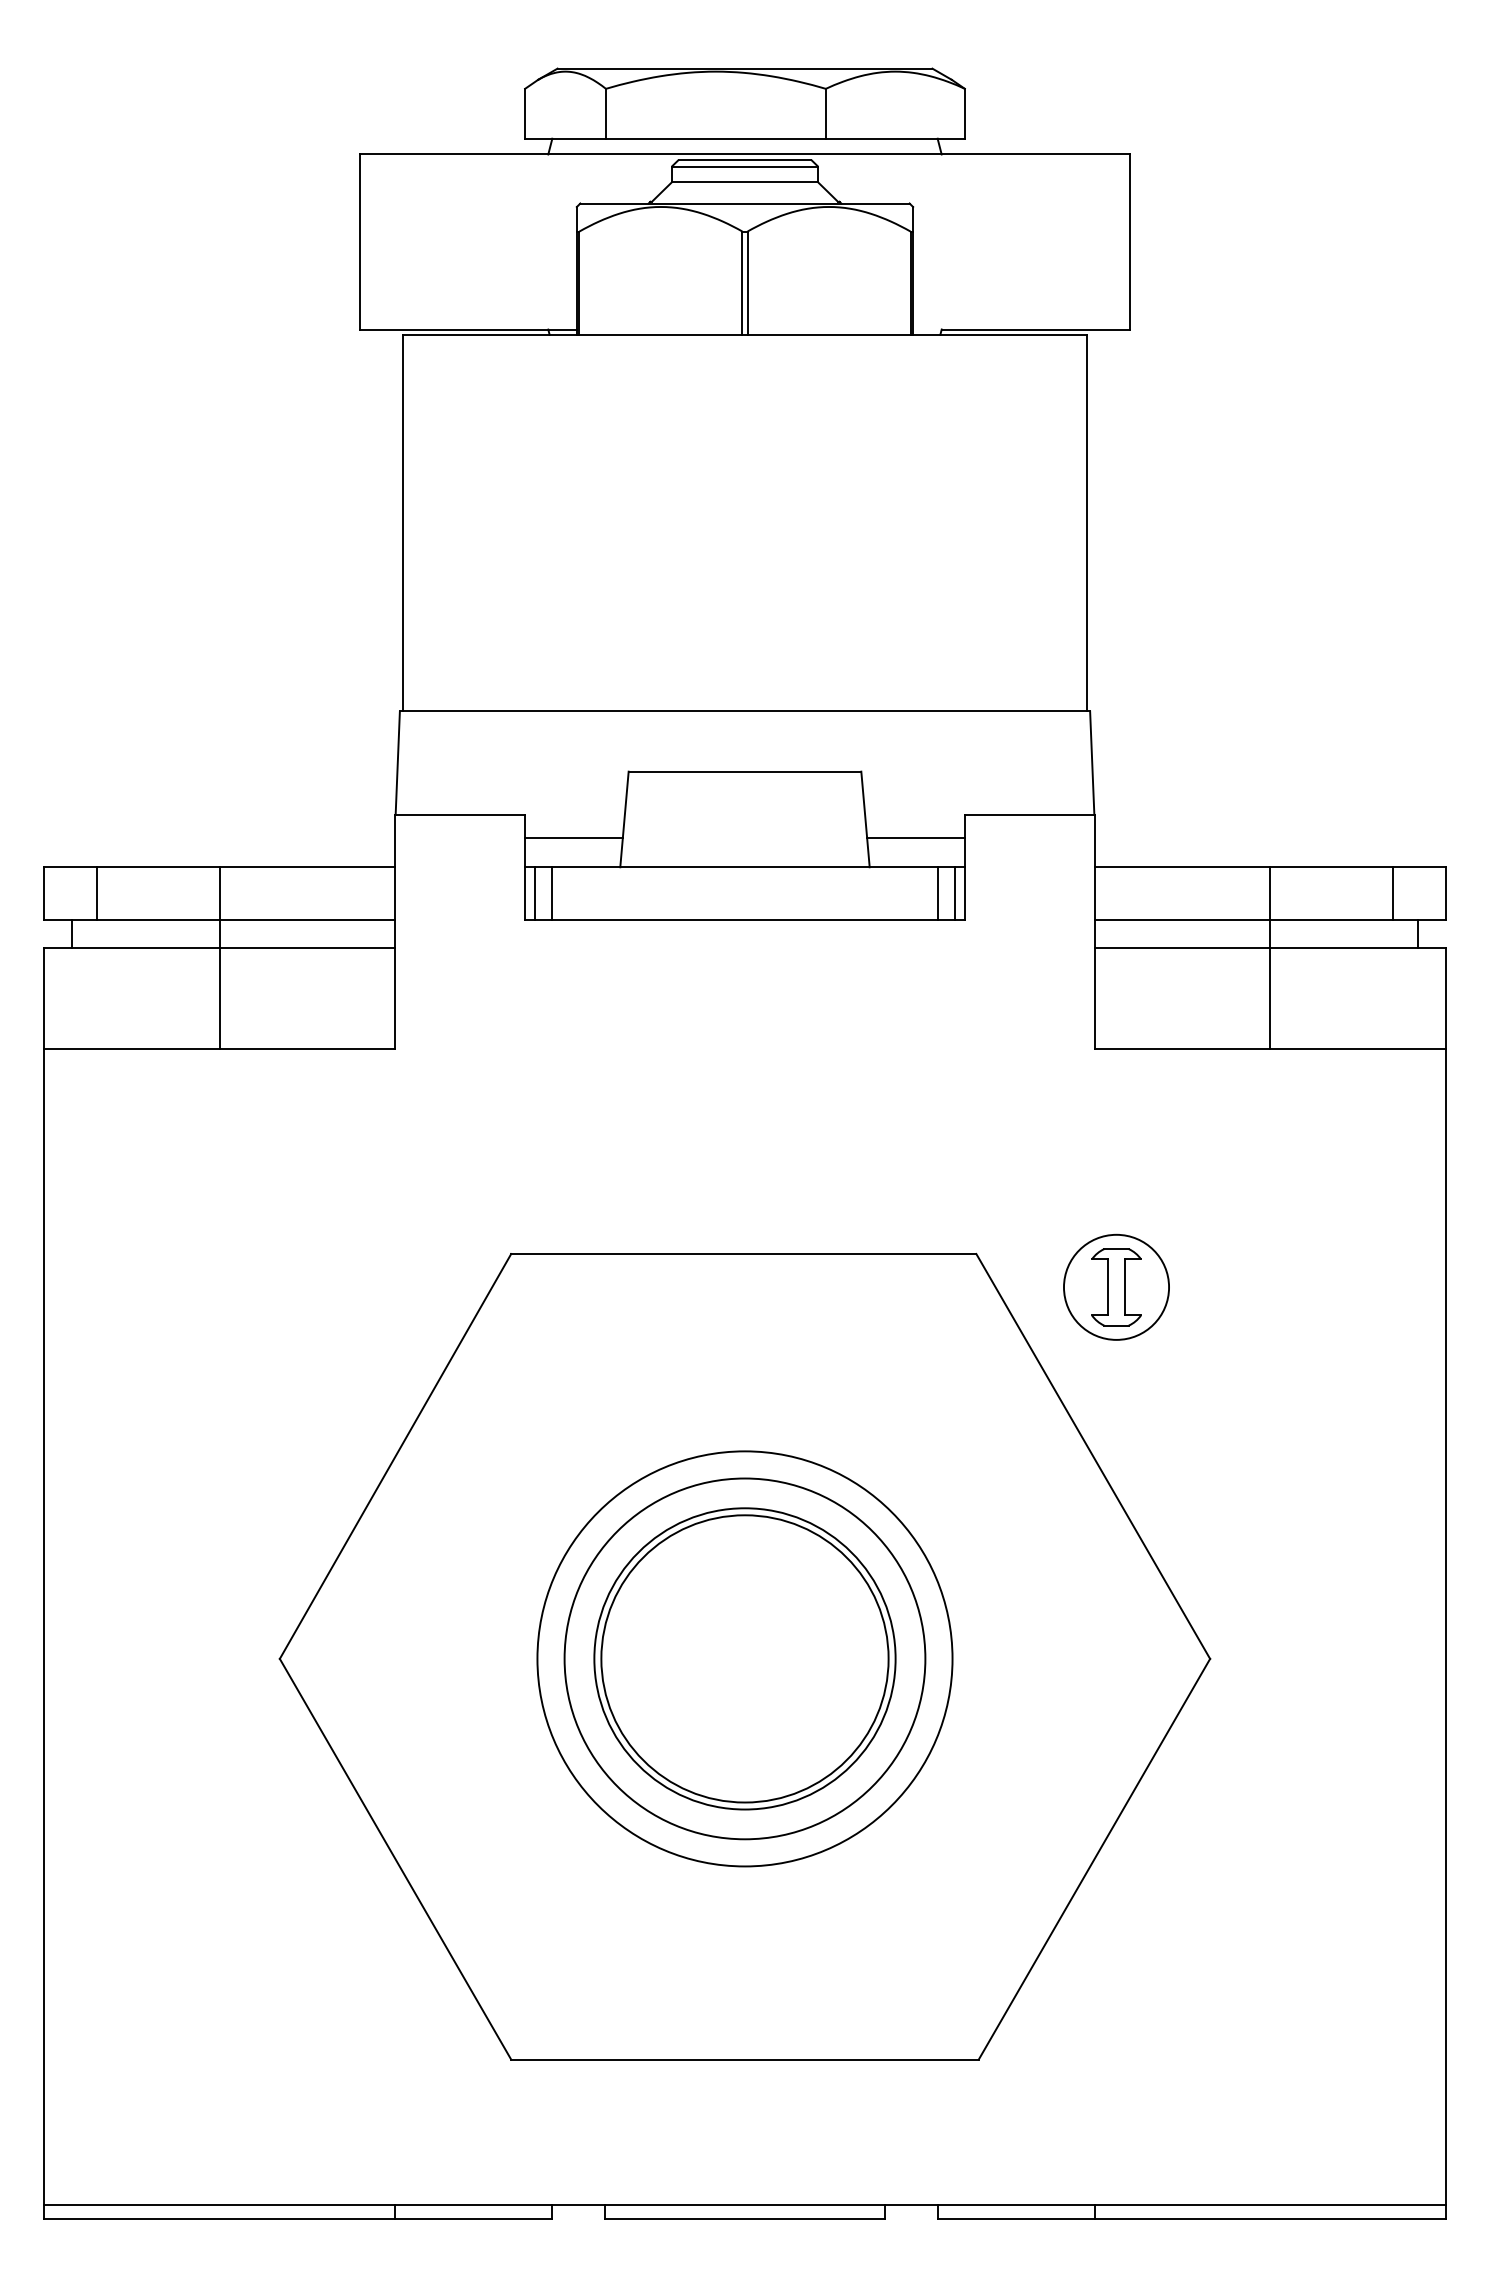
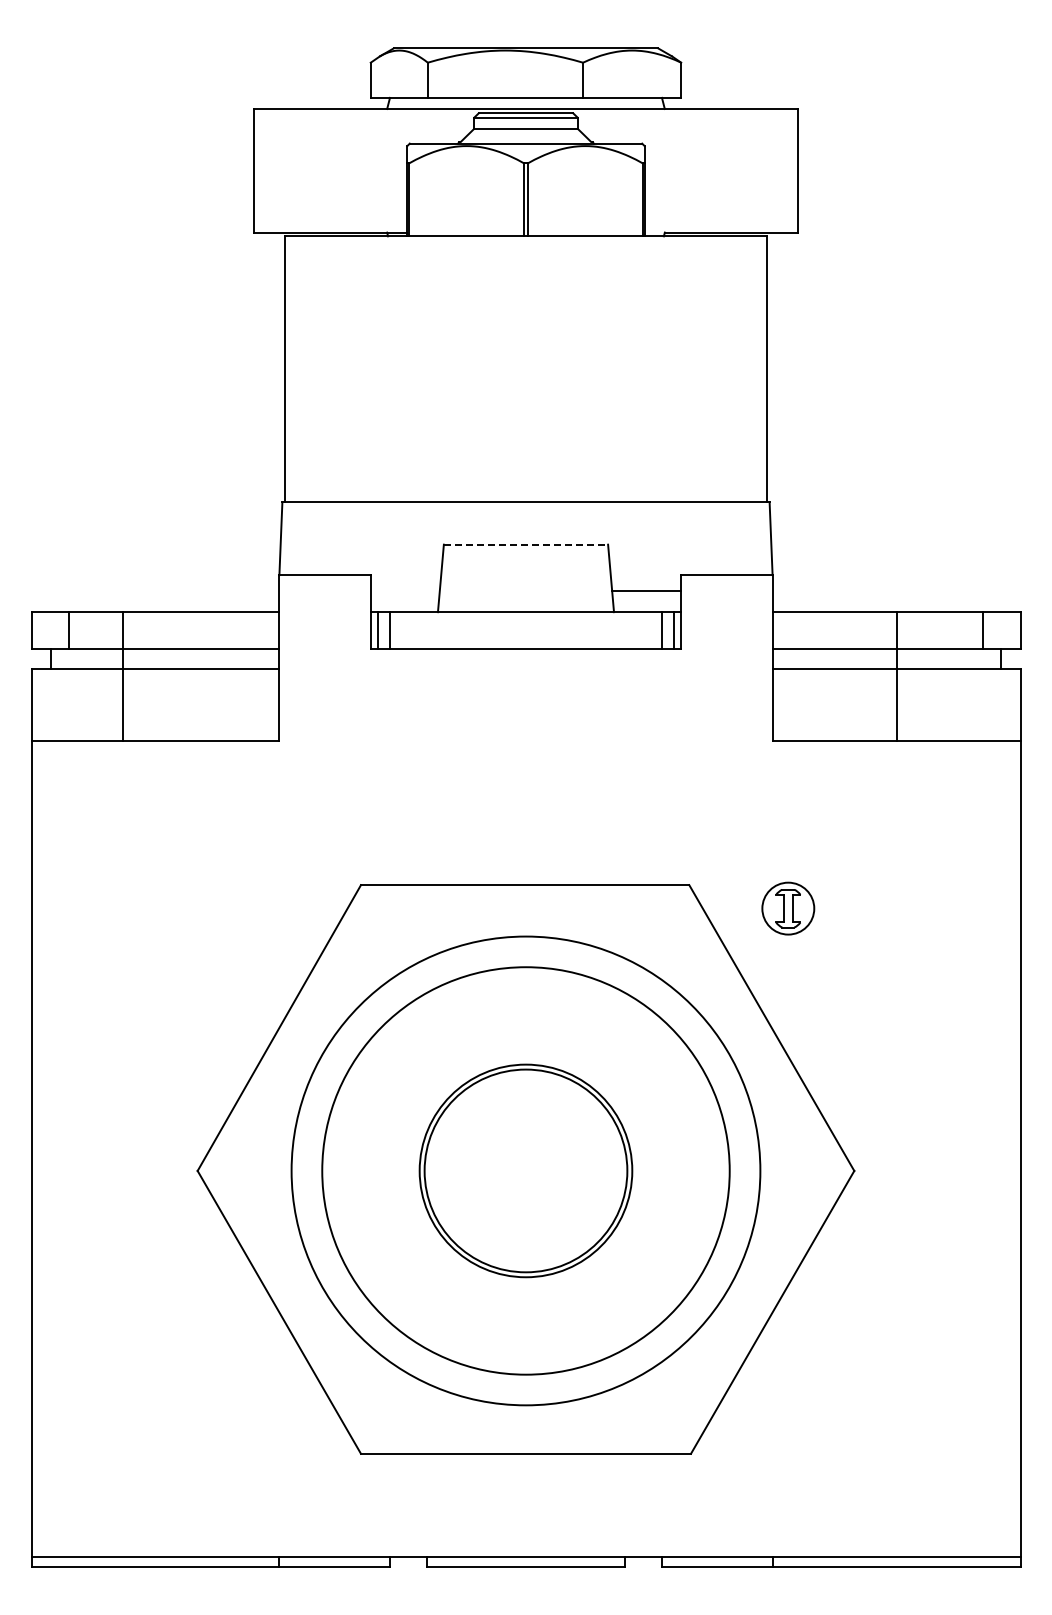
line: (745, 771) -> (526, 544), solid -> dashed
line: (572, 837) -> (404, 591), removed
line: (220, 958) -> (123, 676), moved
part: (1116, 1287) -> (788, 908), size x0.7
circle: (744, 1658) -> (525, 1170), size x1.6
circle: (744, 1658) -> (525, 1170), size x1.6

